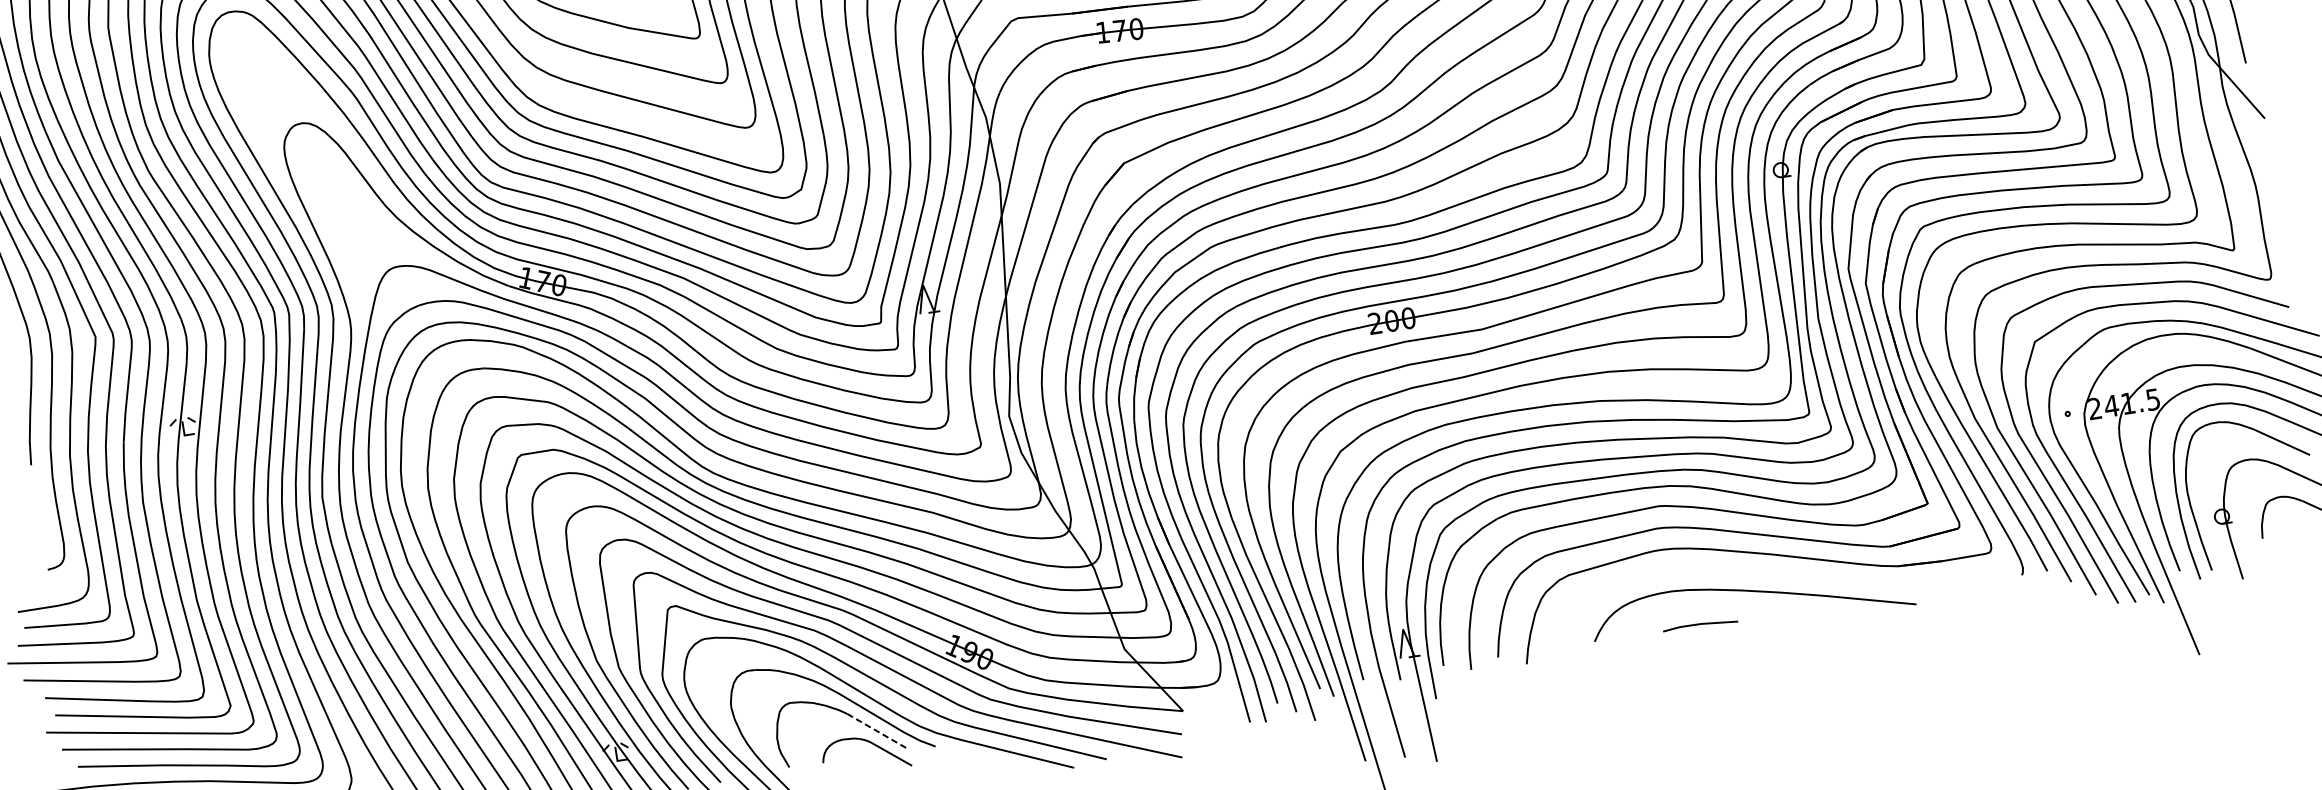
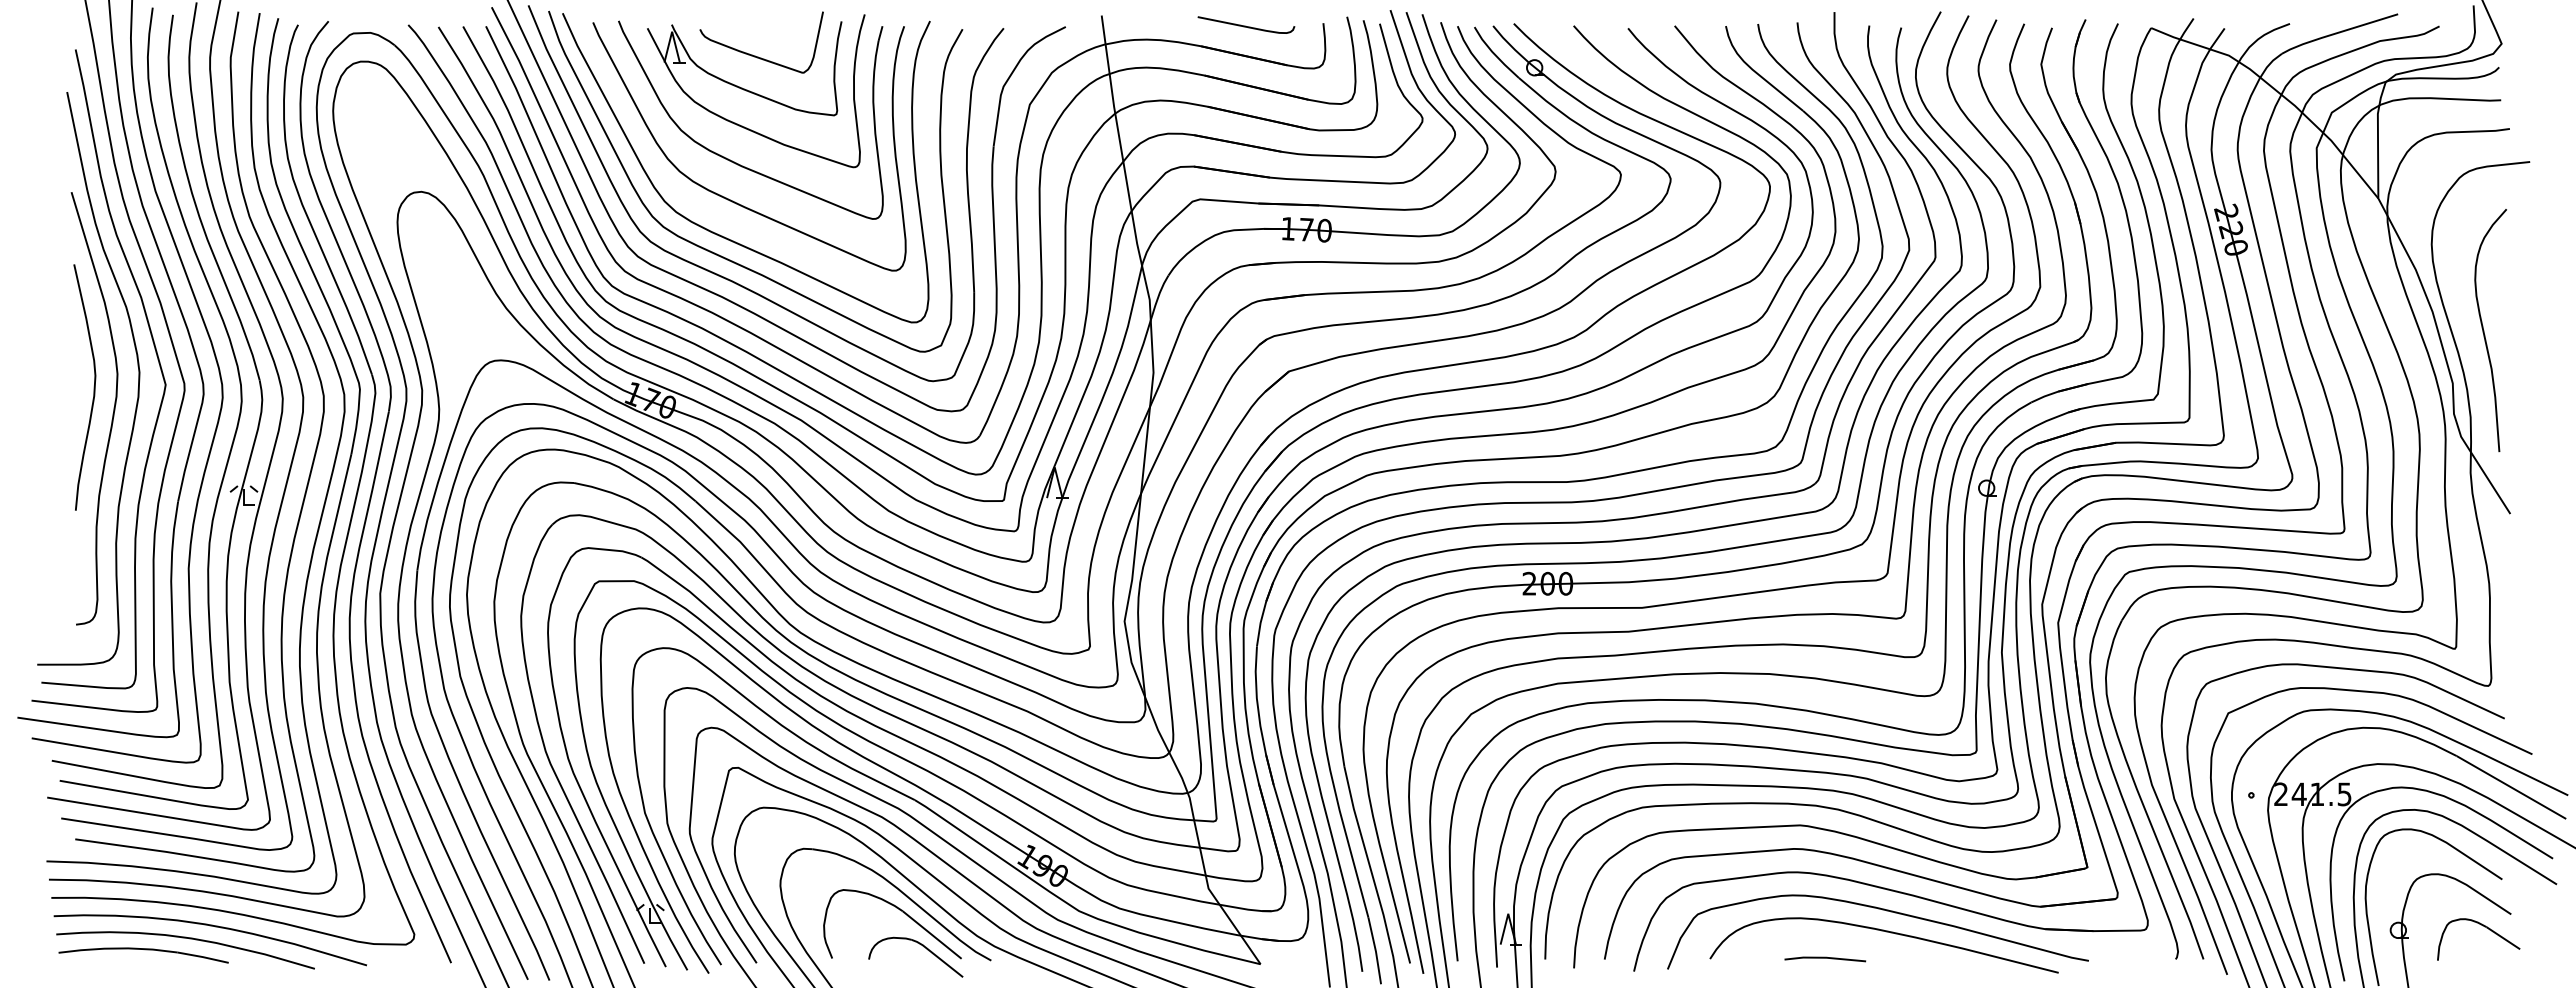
curve: (1745, 572) -> (1882, 910), added
line: (878, 731) -> (932, 935), dashed -> solid

